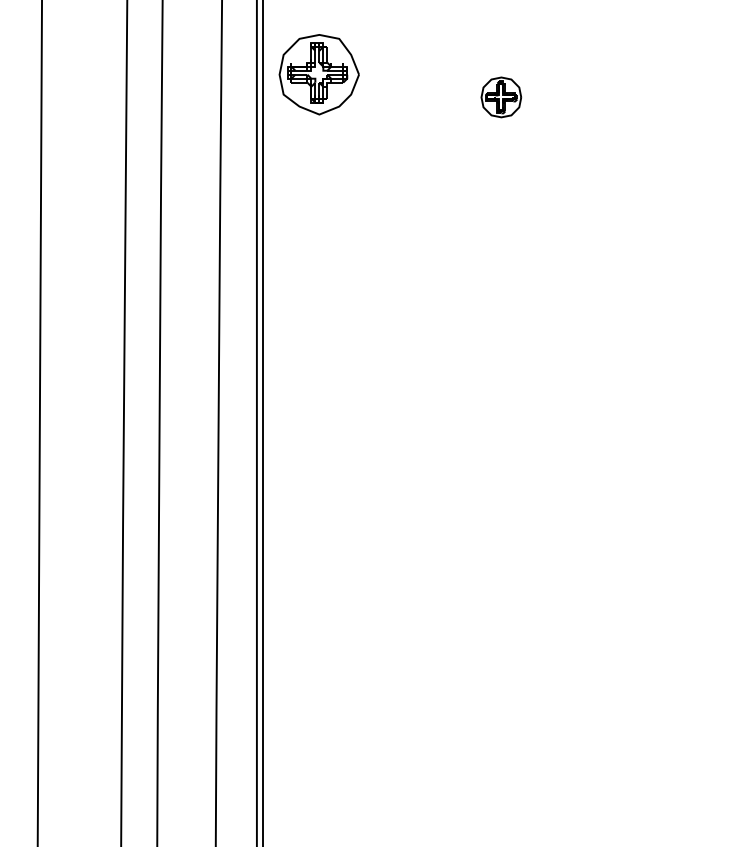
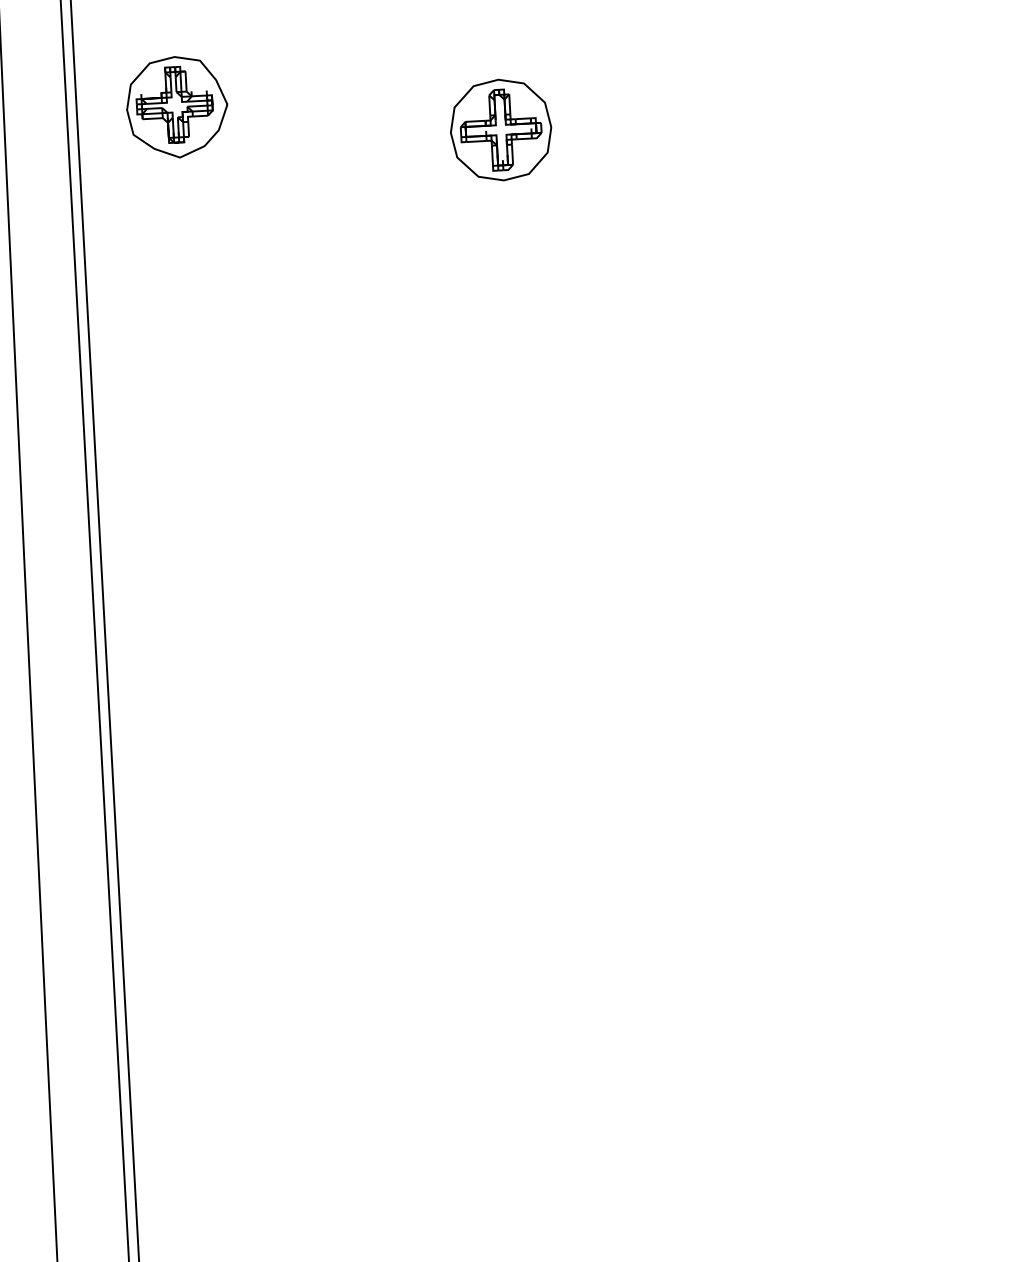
part: (319, 74) -> (177, 106), size x0.71
part: (501, 97) -> (501, 130), size x1.43

